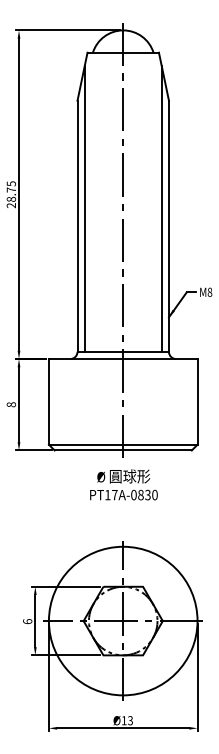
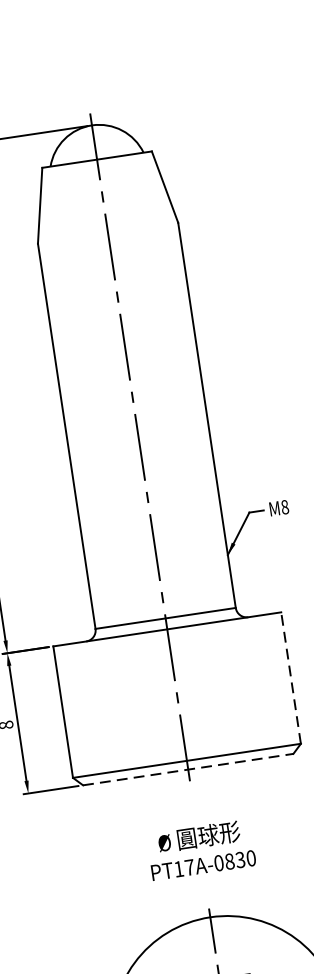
line: (84, 208) -> (73, 407), removed
line: (161, 208) -> (191, 389), removed
line: (197, 401) -> (290, 677), solid -> dashed
line: (123, 450) -> (188, 769), solid -> dashed
text: (123, 484) -> (200, 849), moved

